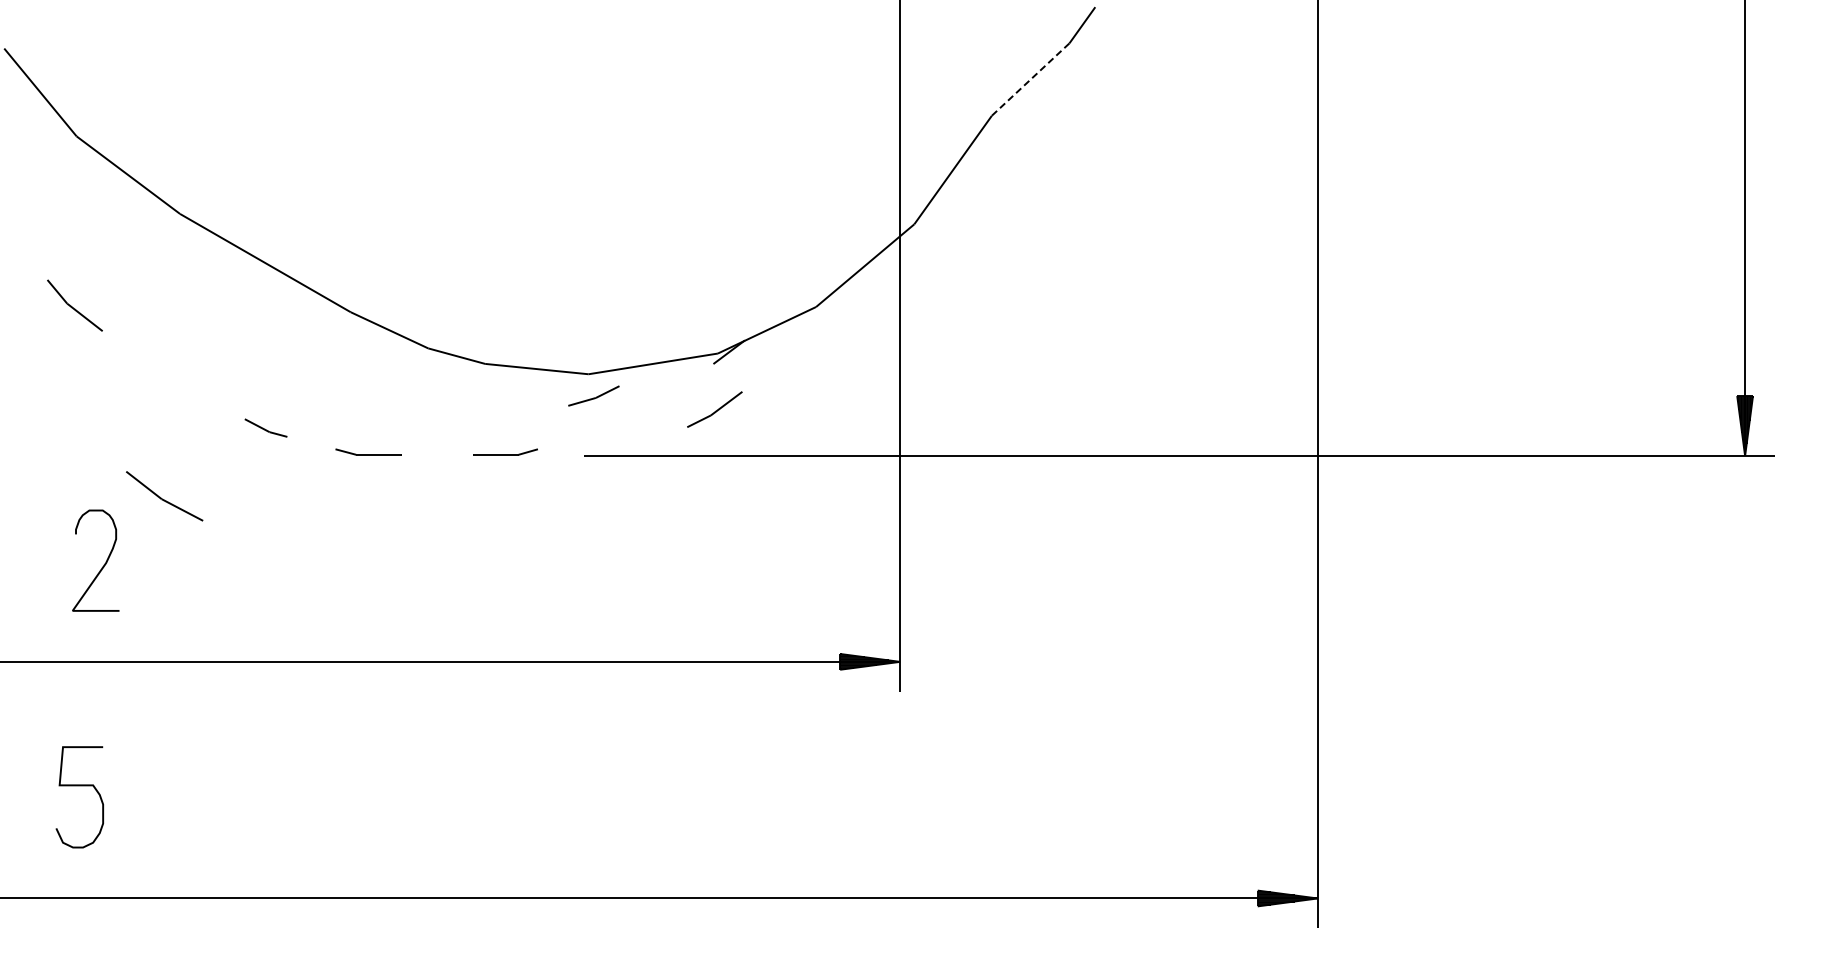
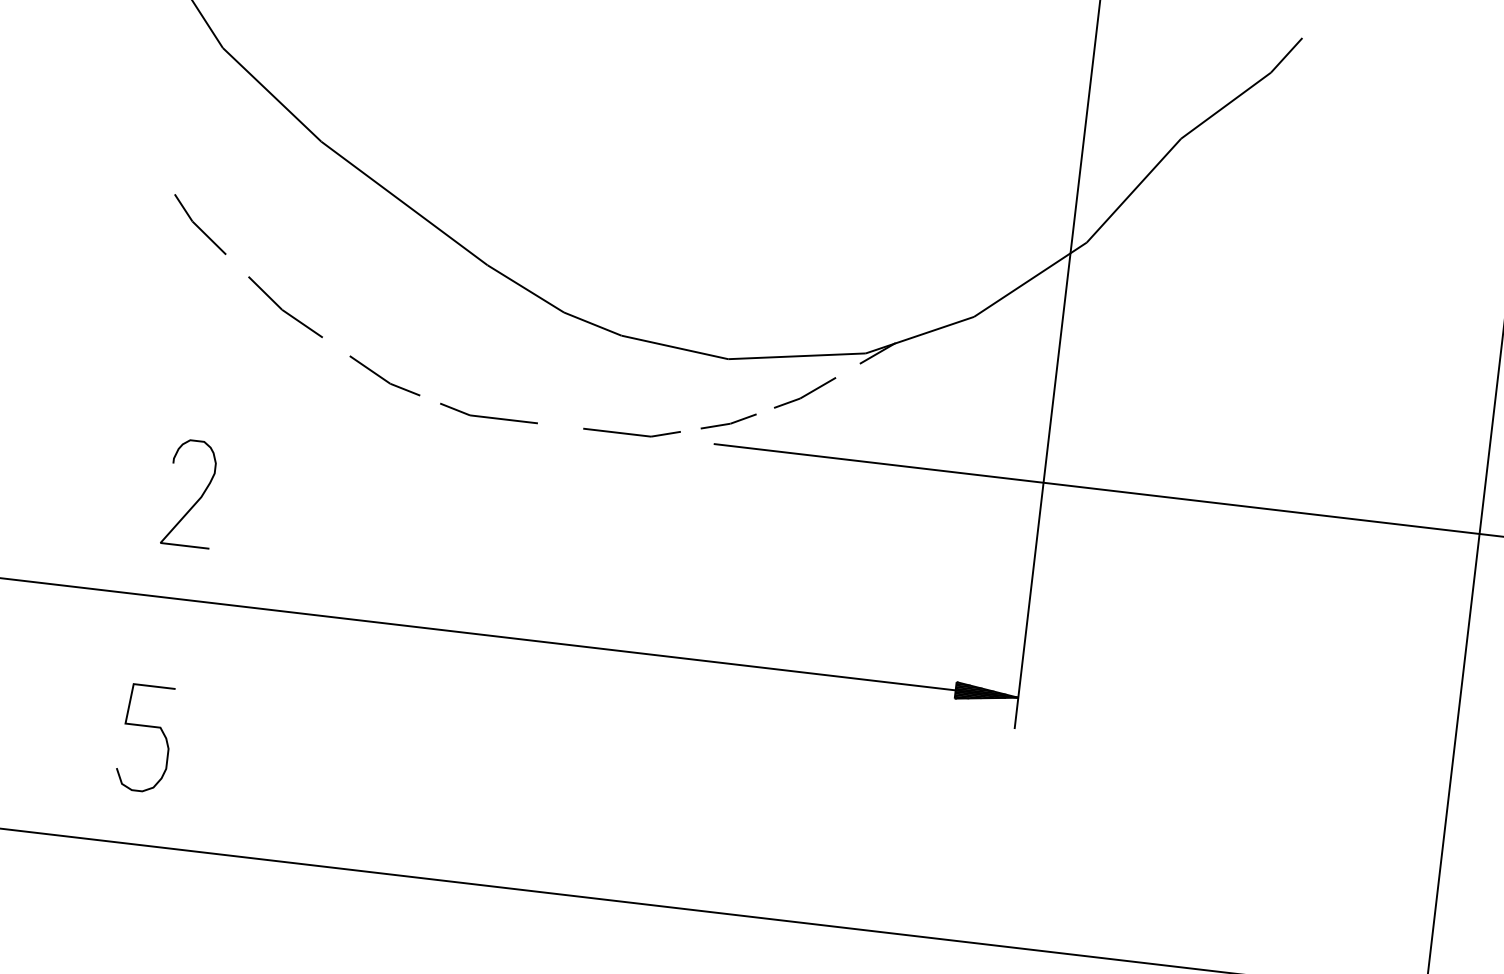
line: (1030, 79) -> (1225, 105), dashed -> solid
part: (593, 395) -> (728, 420), moved
part: (714, 409) -> (804, 392), moved
part: (265, 427) -> (384, 375), size x1.67
part: (368, 451) -> (488, 412), size x1.43
part: (505, 451) -> (632, 429), size x1.43
part: (164, 496) -> (285, 307), moved

